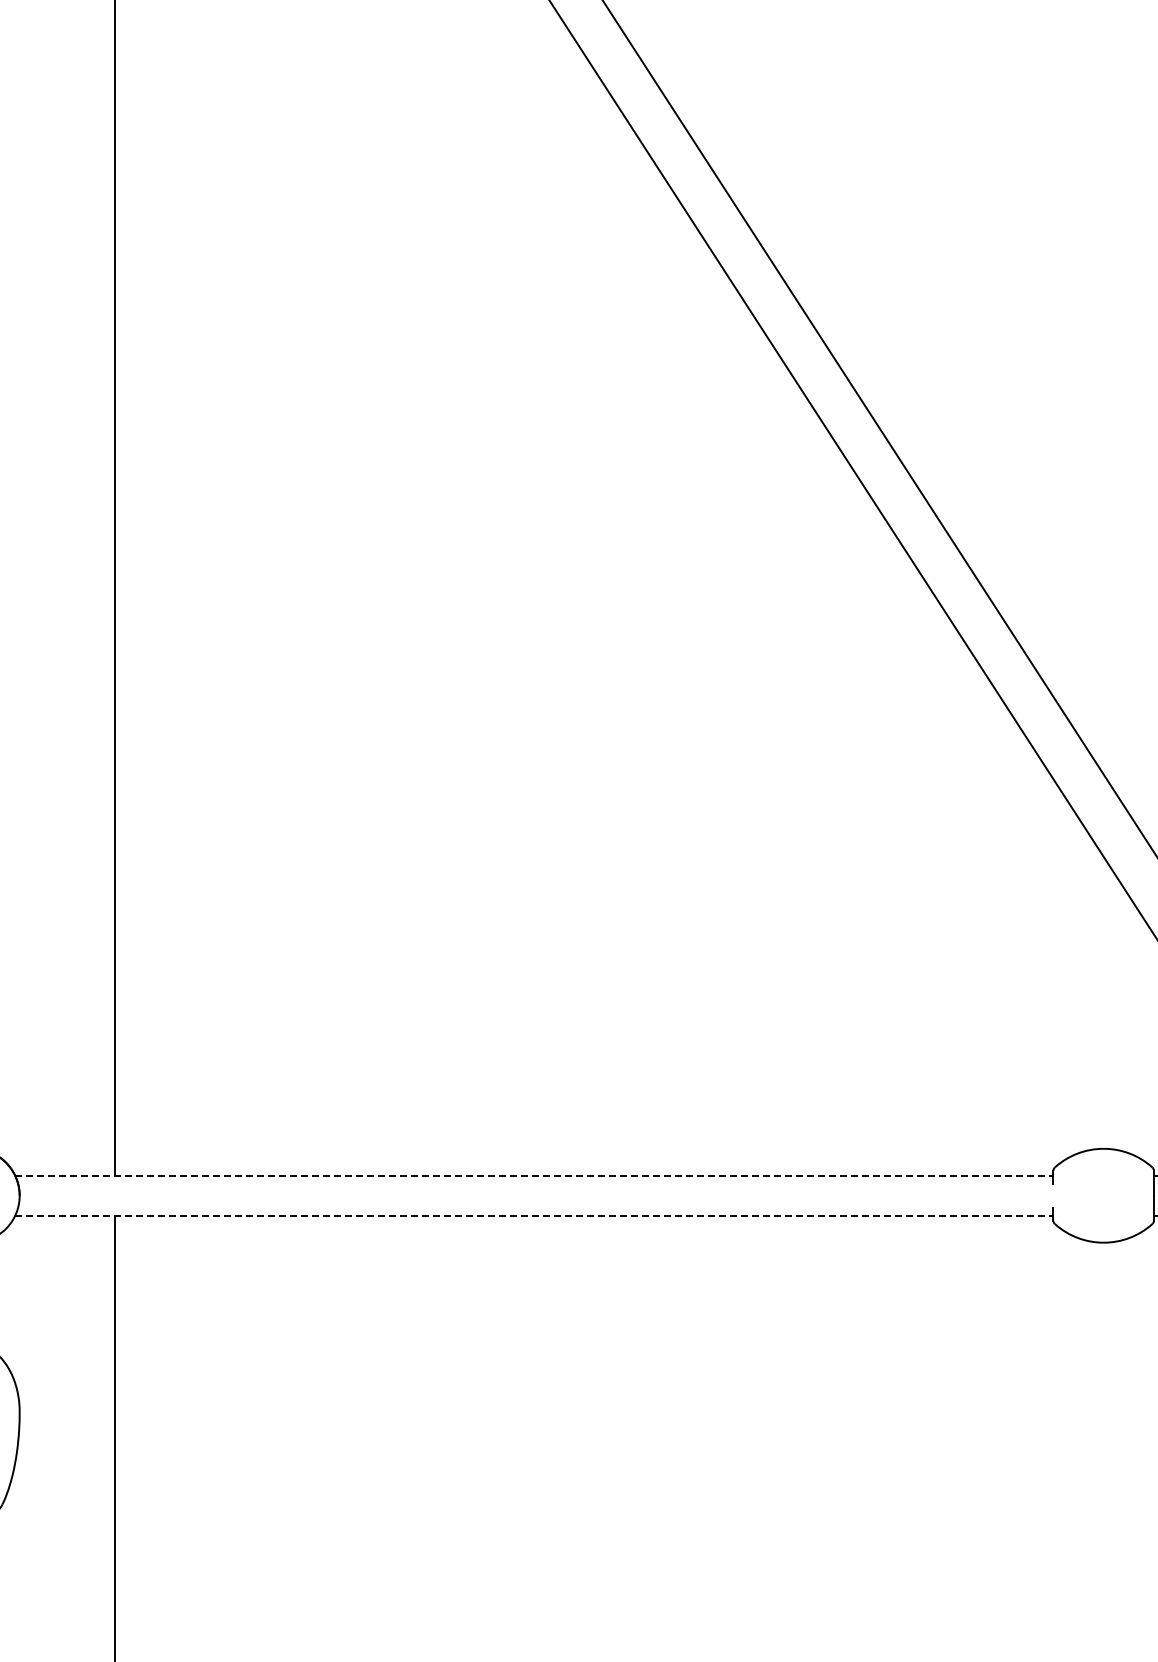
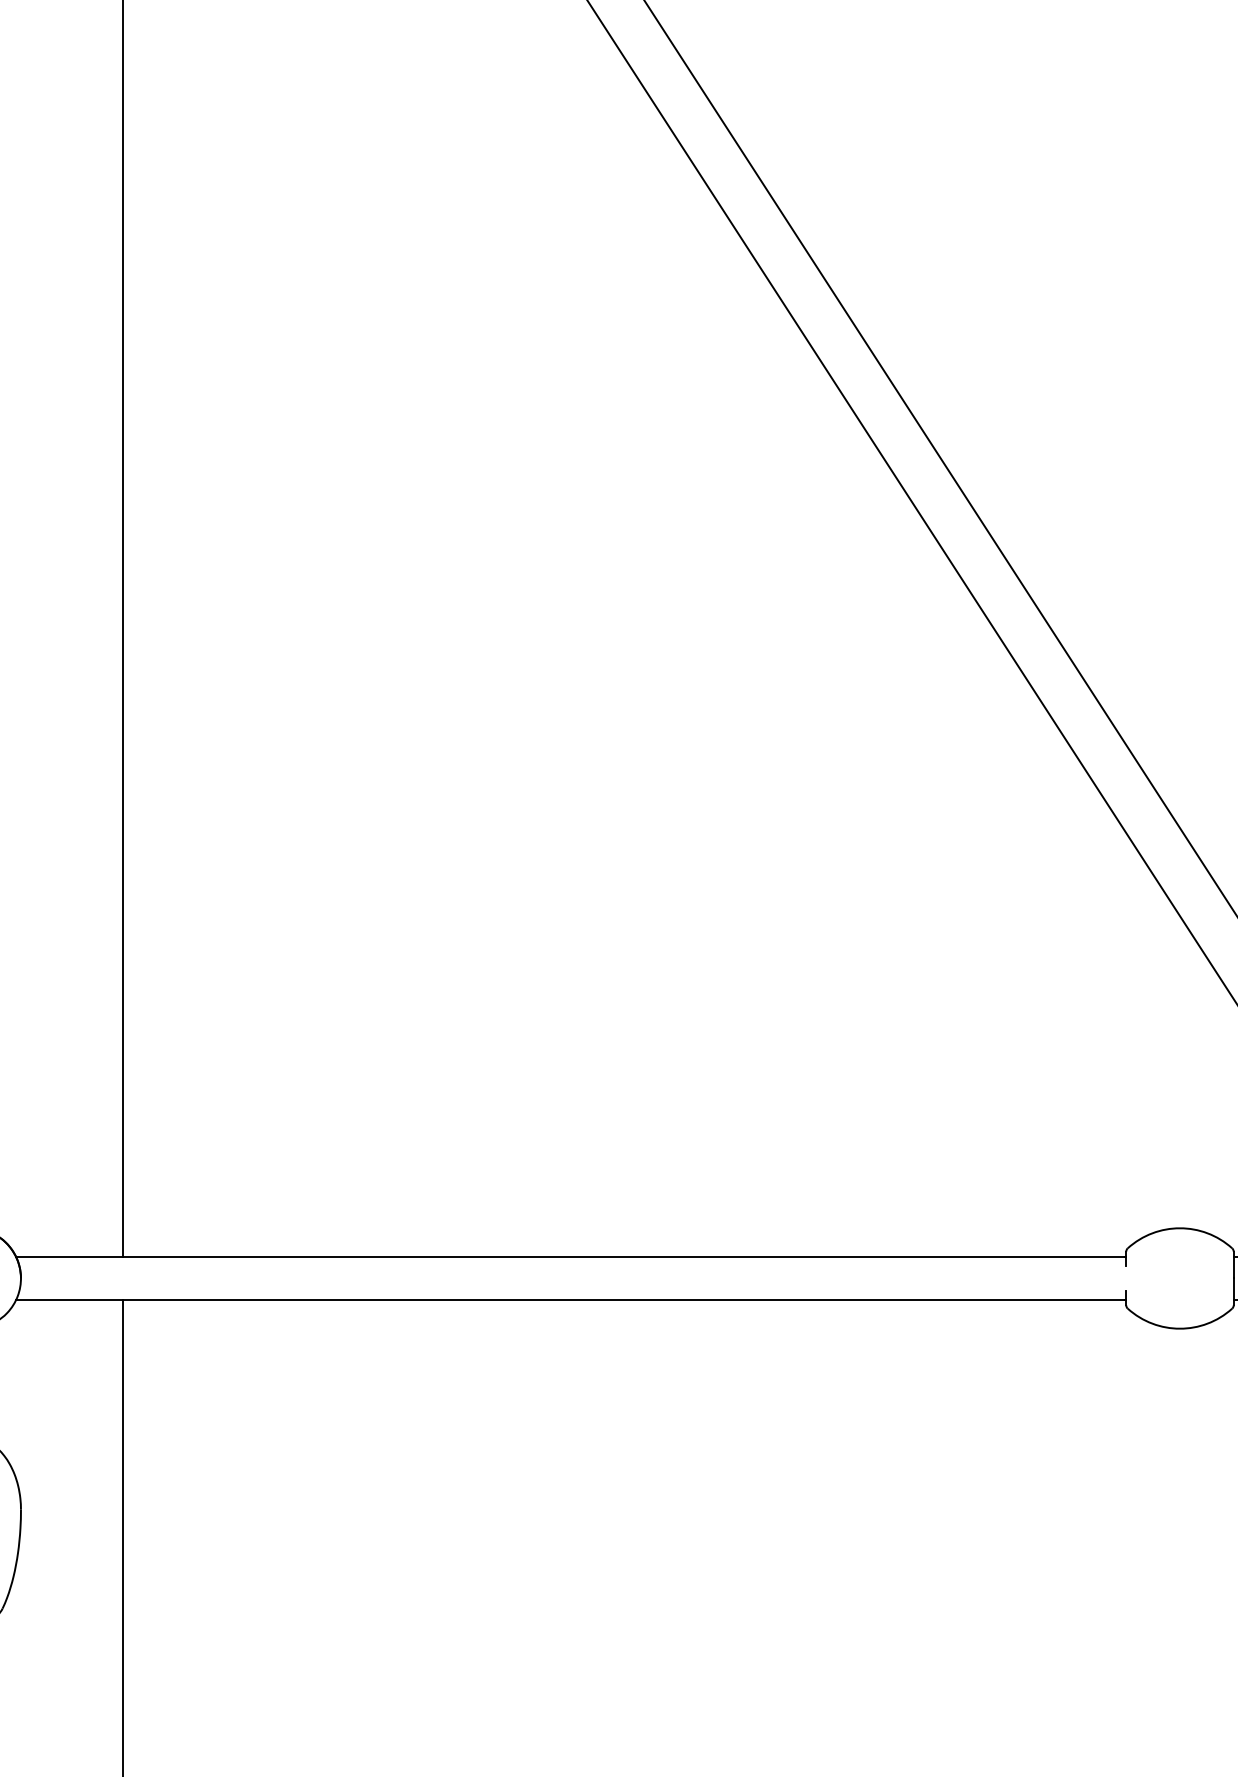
line: (533, 1175) -> (570, 1256), dashed -> solid
line: (533, 1215) -> (570, 1299), dashed -> solid

